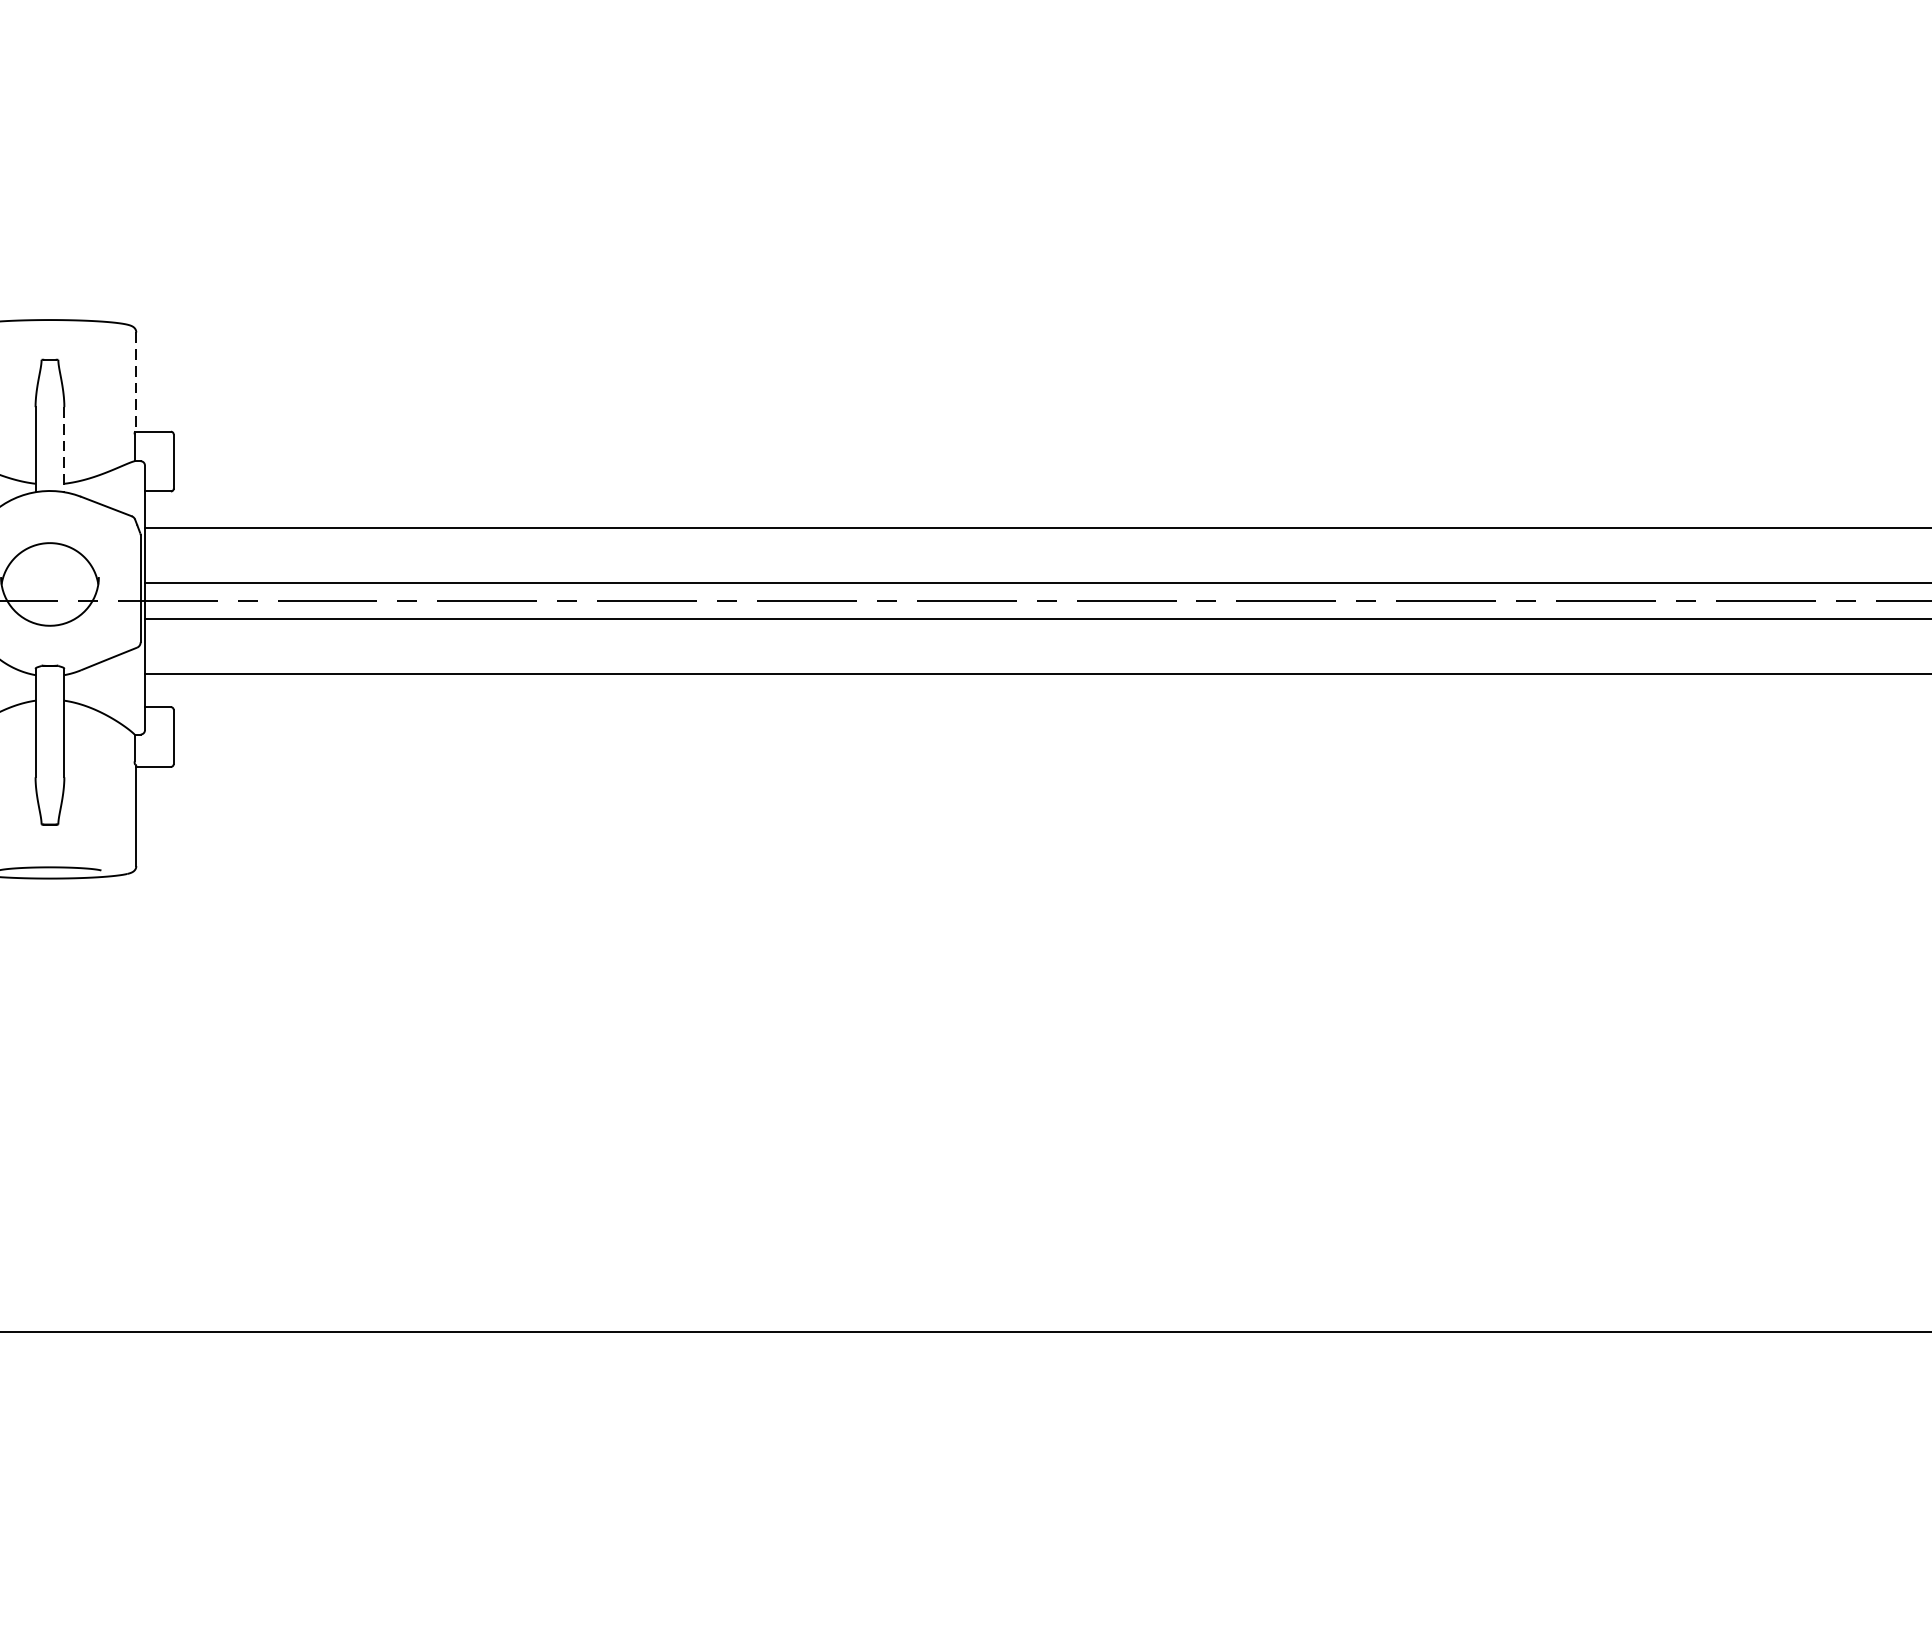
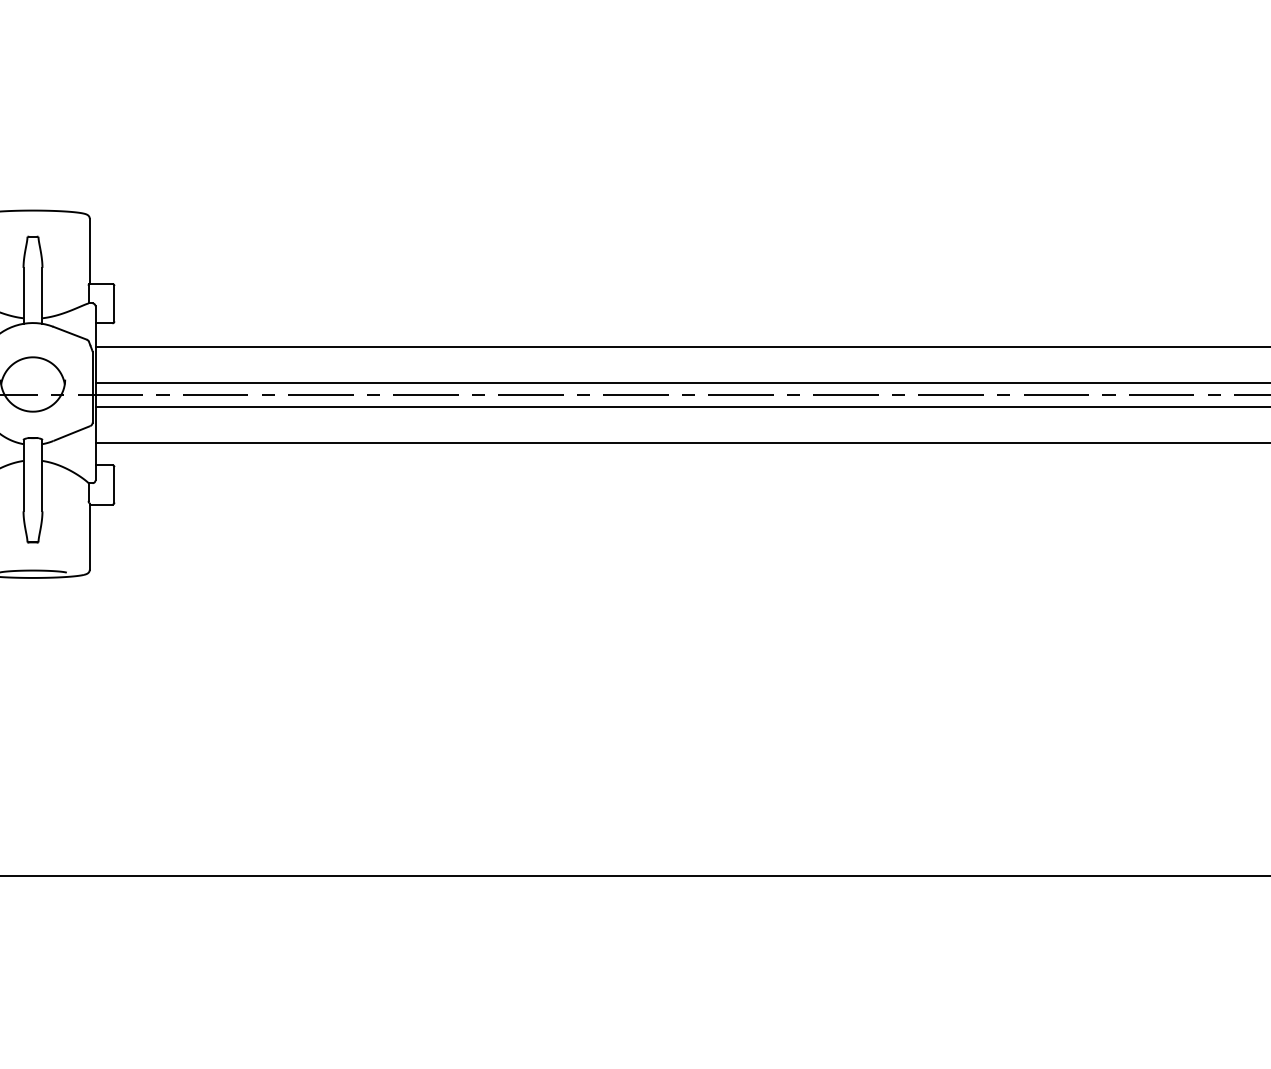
line: (135, 382) -> (89, 251), dashed -> solid
line: (64, 449) -> (42, 295), dashed -> solid

